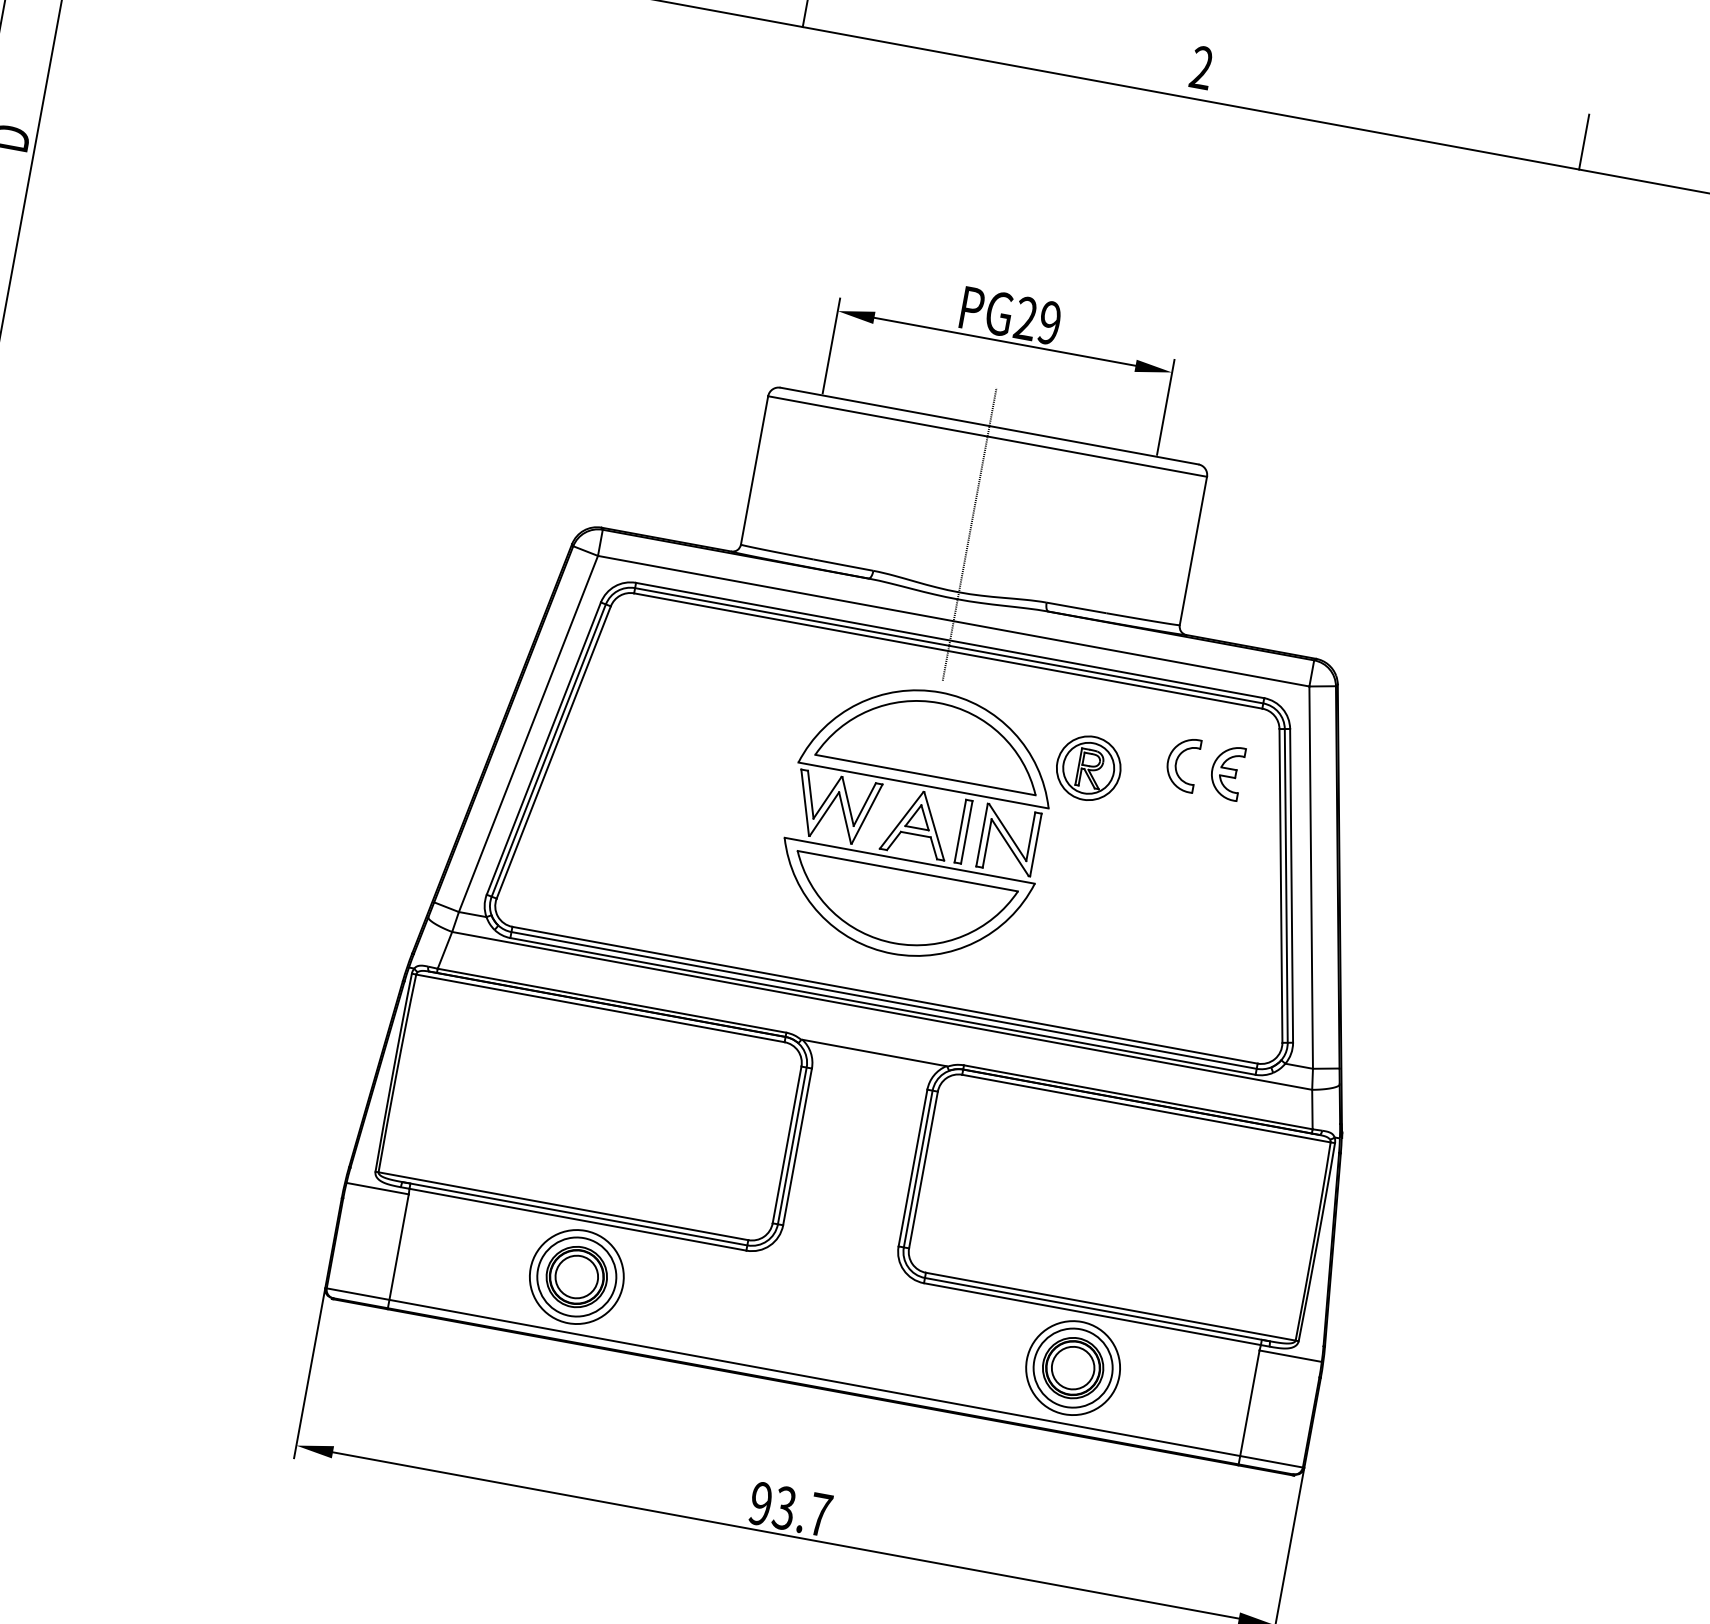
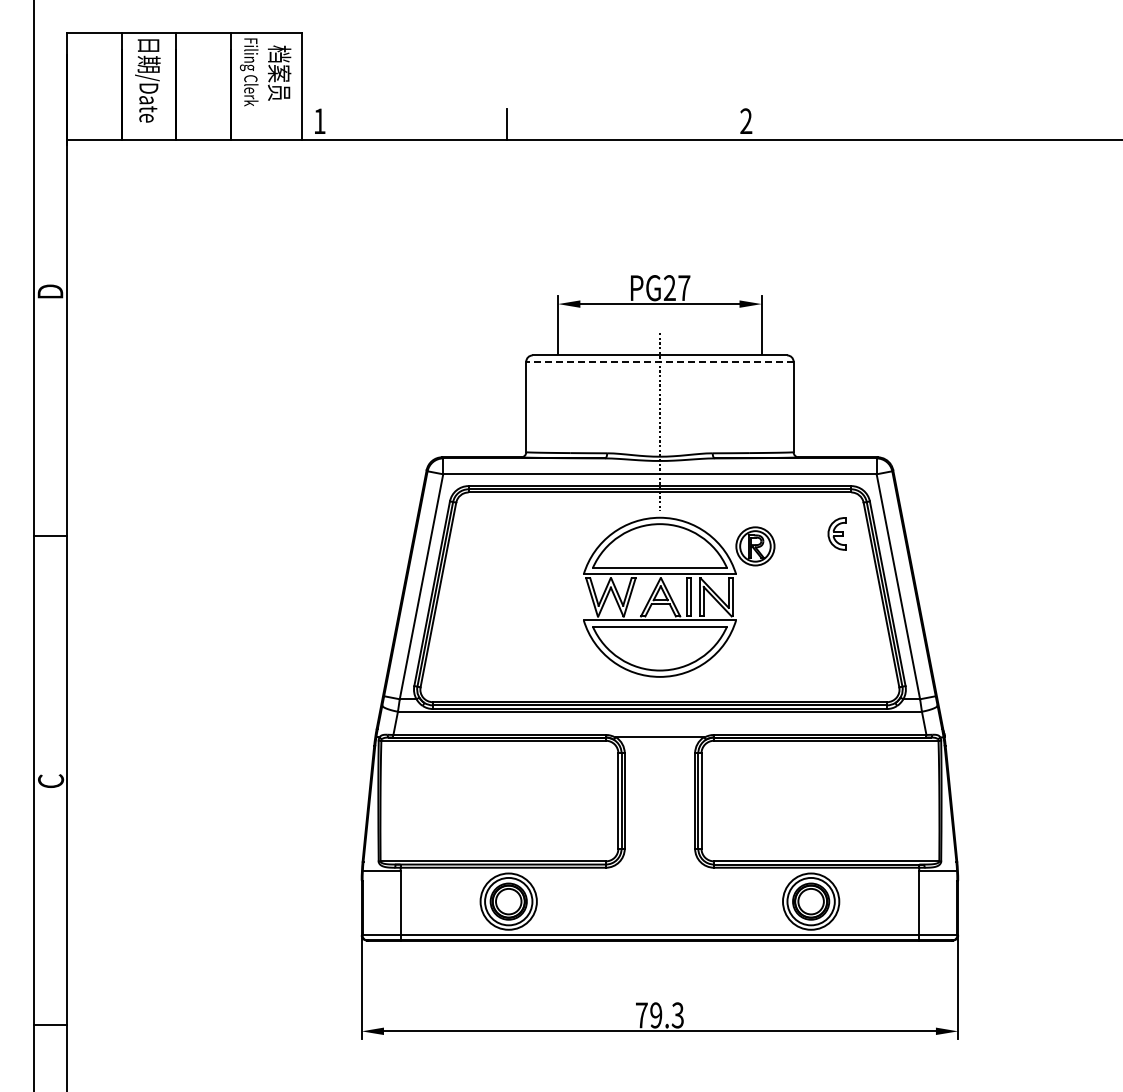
line: (1583, 141) -> (979, 123), removed
text: (1049, 323) -> (684, 288), PG29 -> PG27
line: (986, 435) -> (659, 361), solid -> dashed
part: (1181, 763) -> (809, 533), removed
text: (789, 1509) -> (659, 1015), 93.7 -> 79.3

